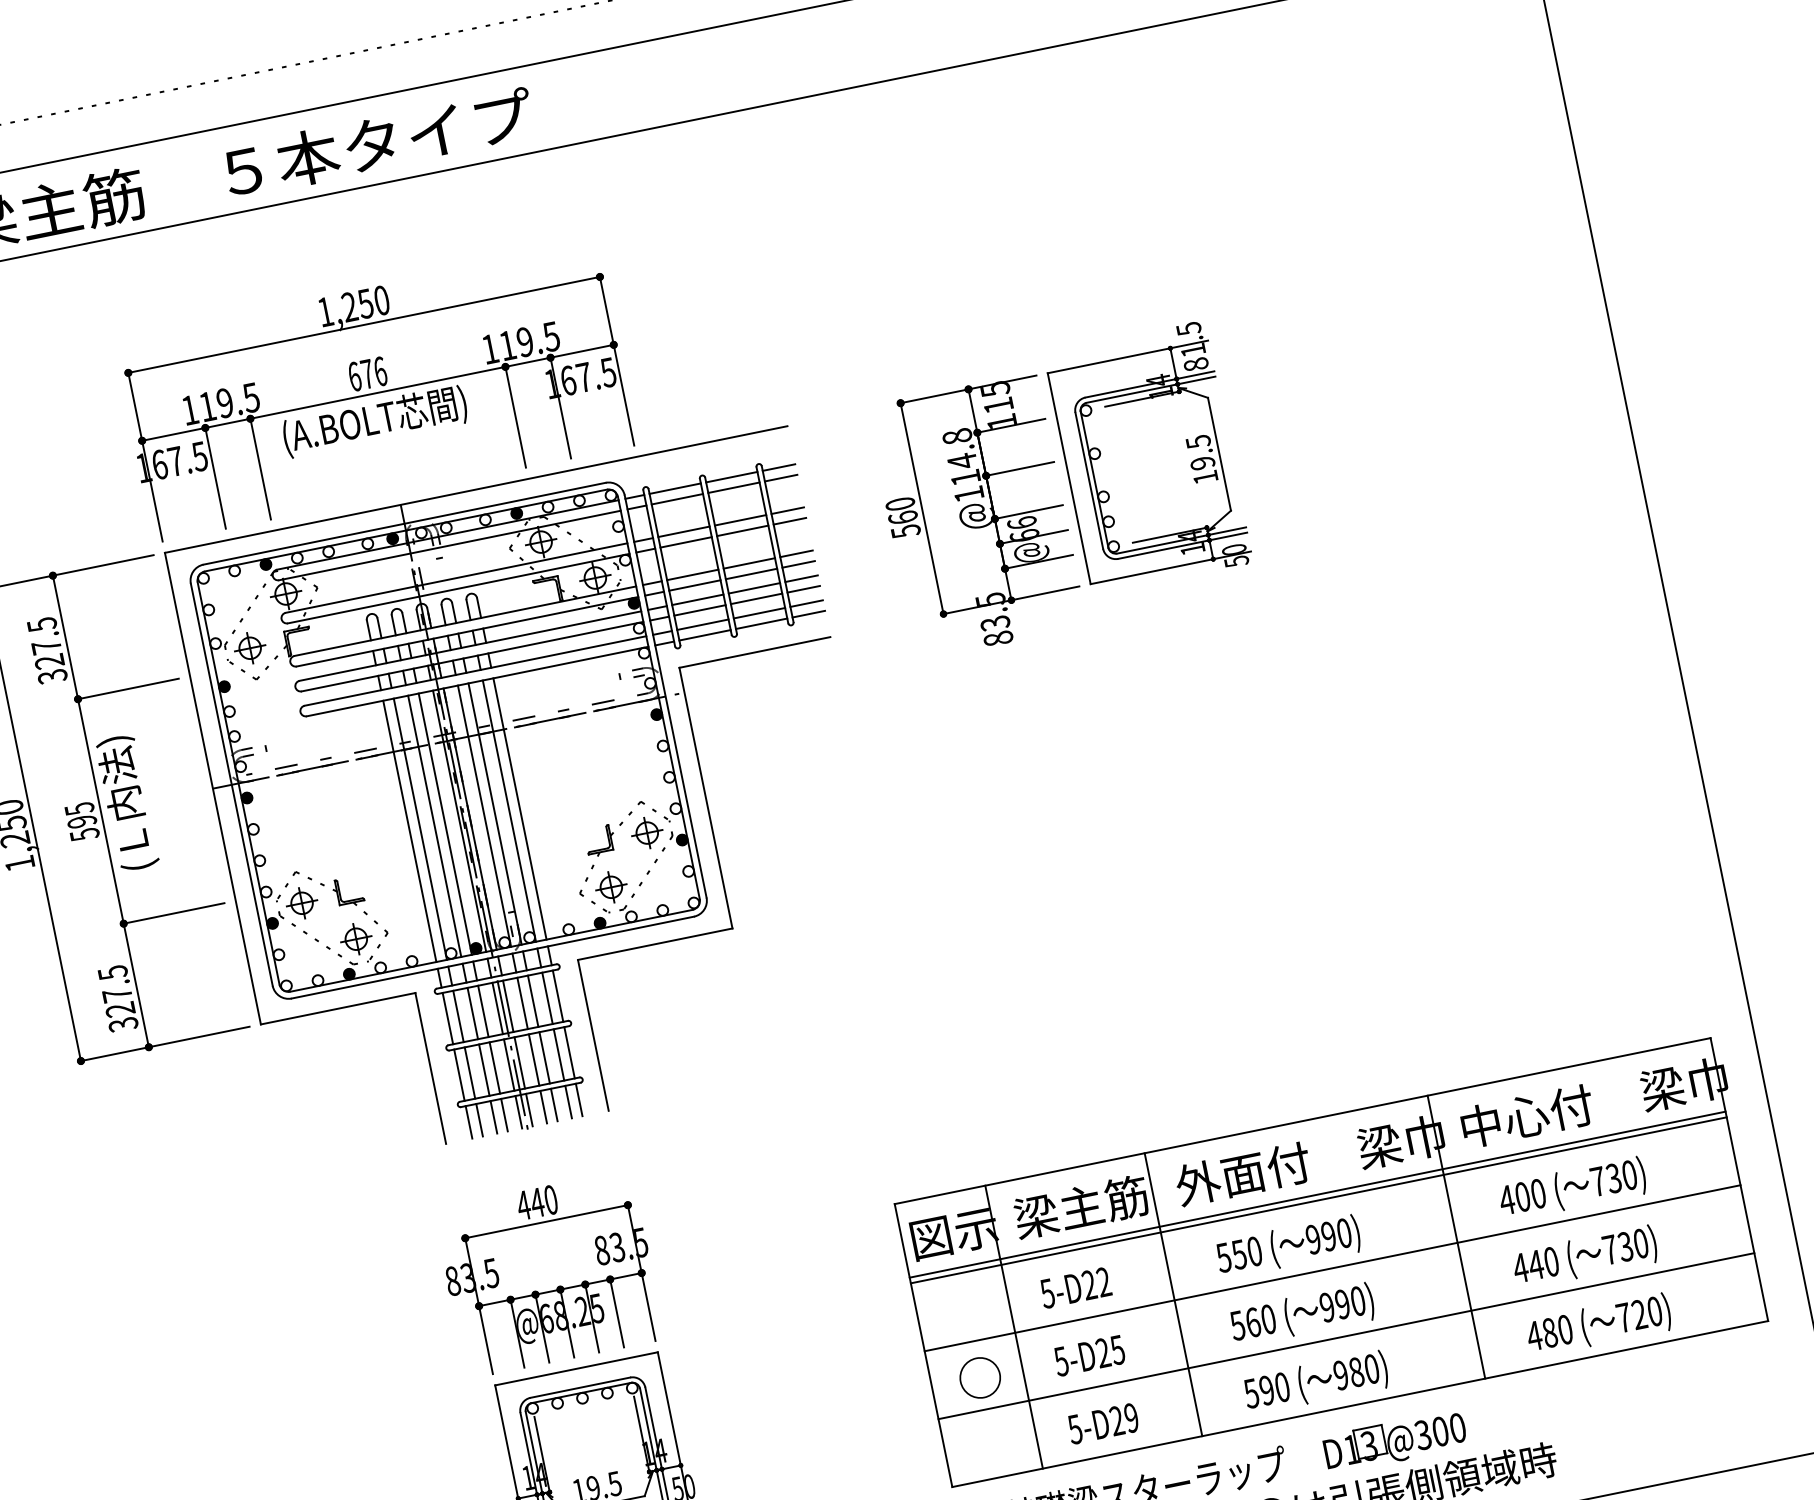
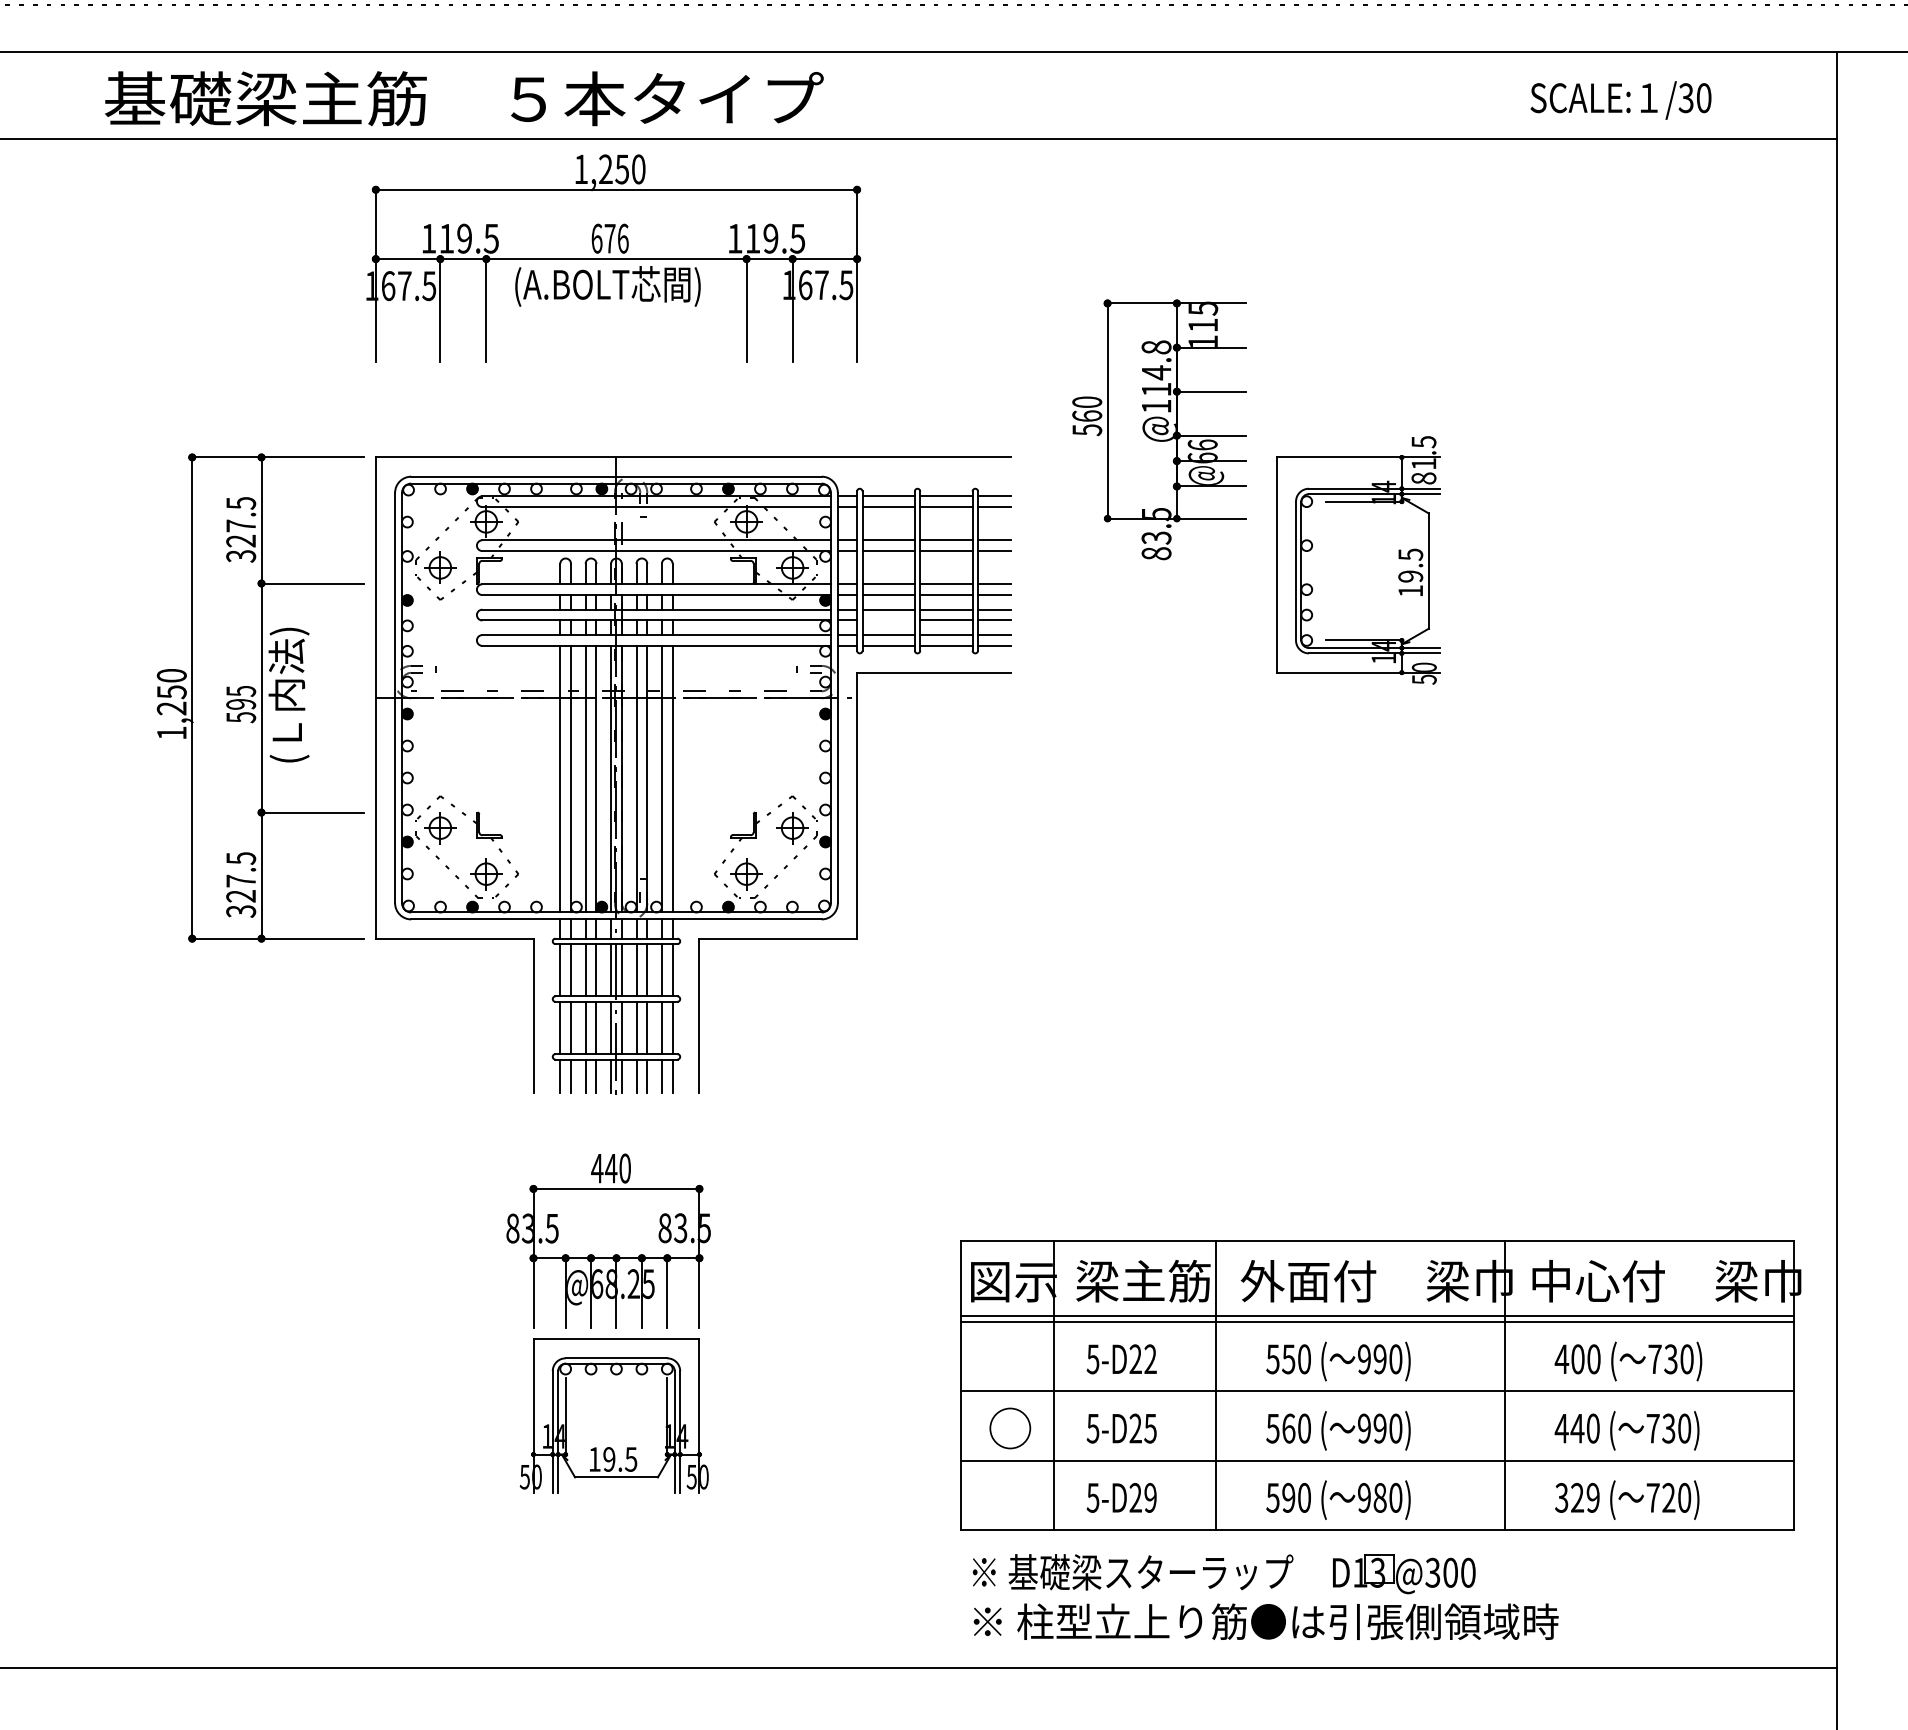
part: (374, 392) -> (613, 258), moved
part: (976, 516) -> (1159, 429), moved
line: (699, 610) -> (888, 620), removed
text: (1548, 1332) -> (1576, 1497), 480 -> 329

